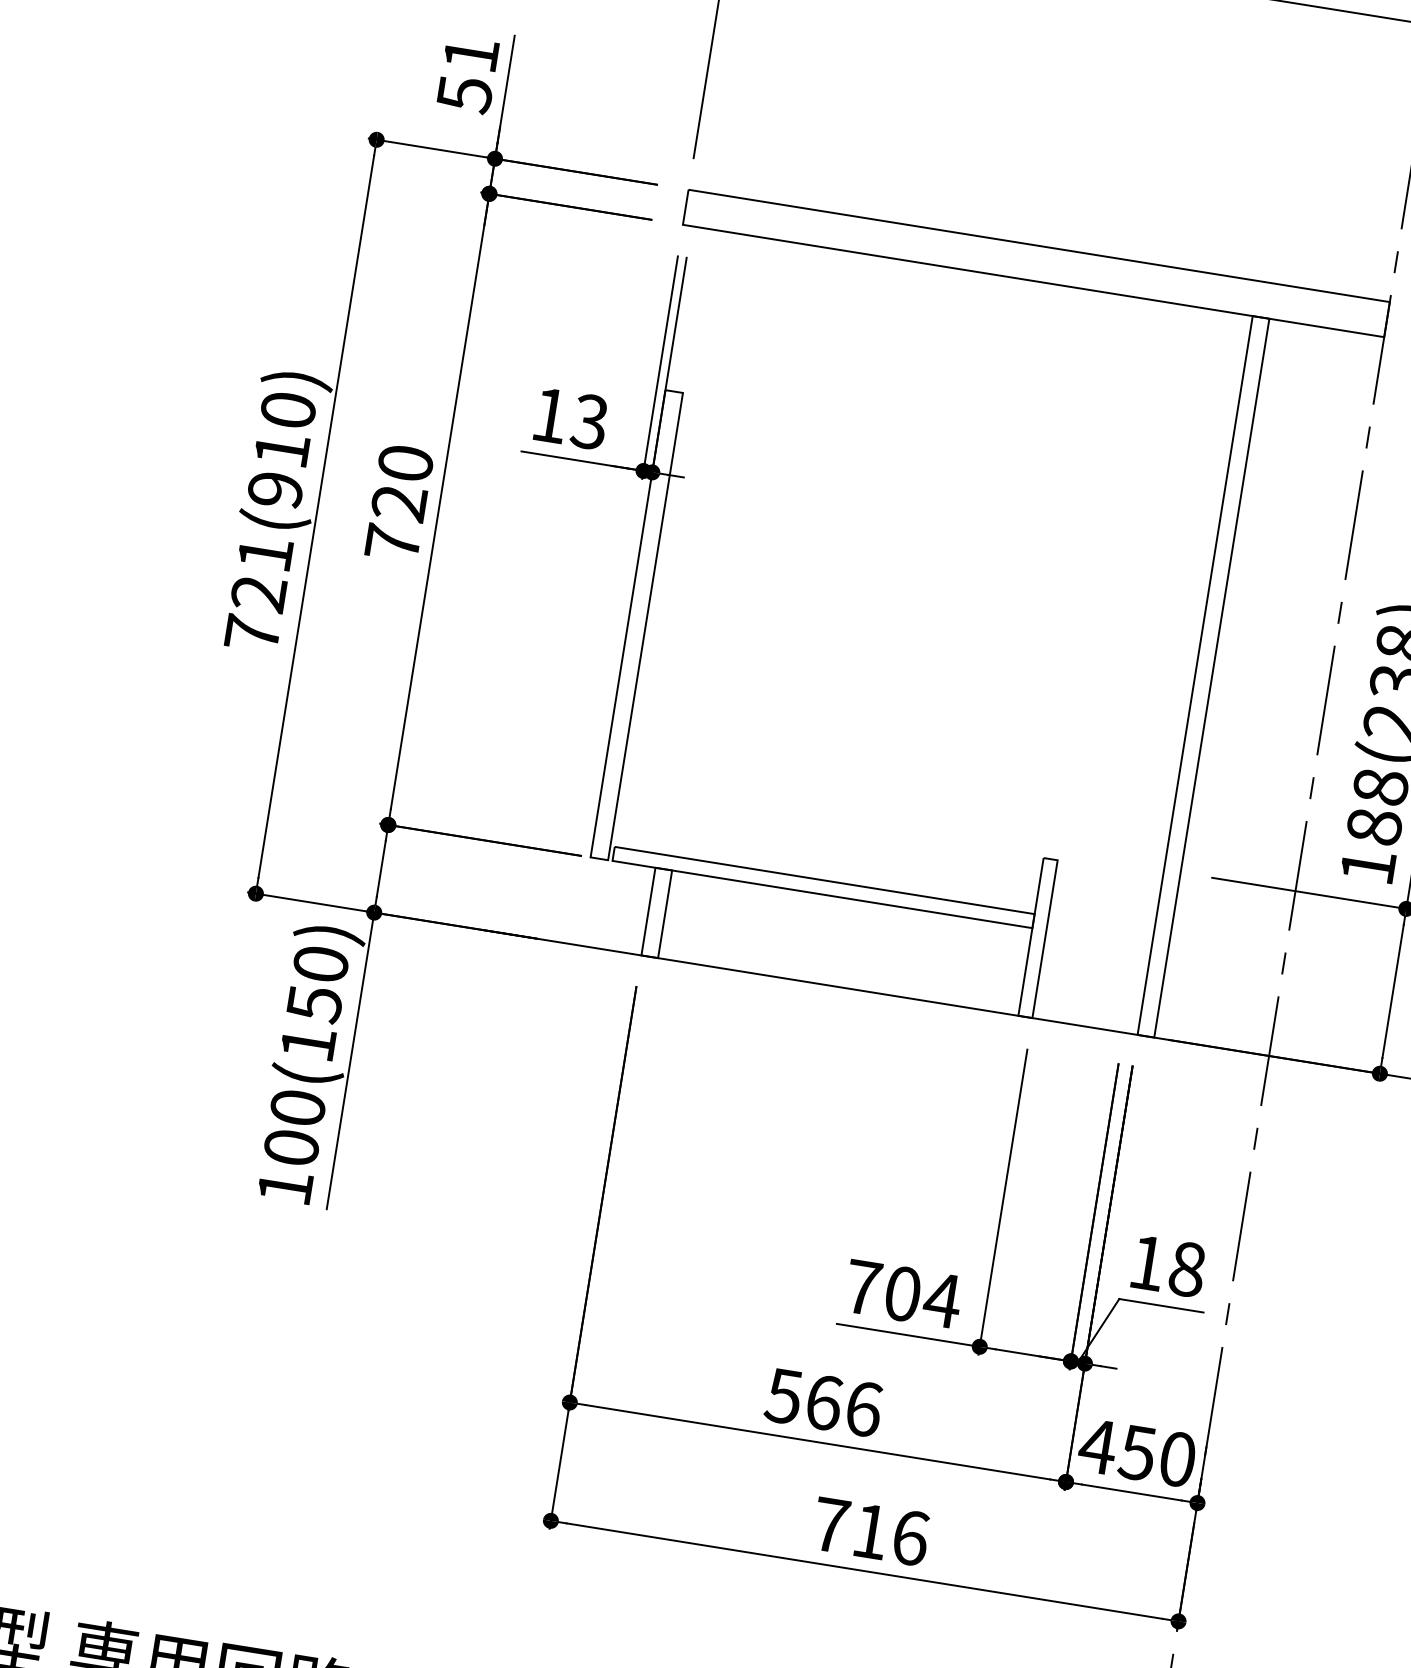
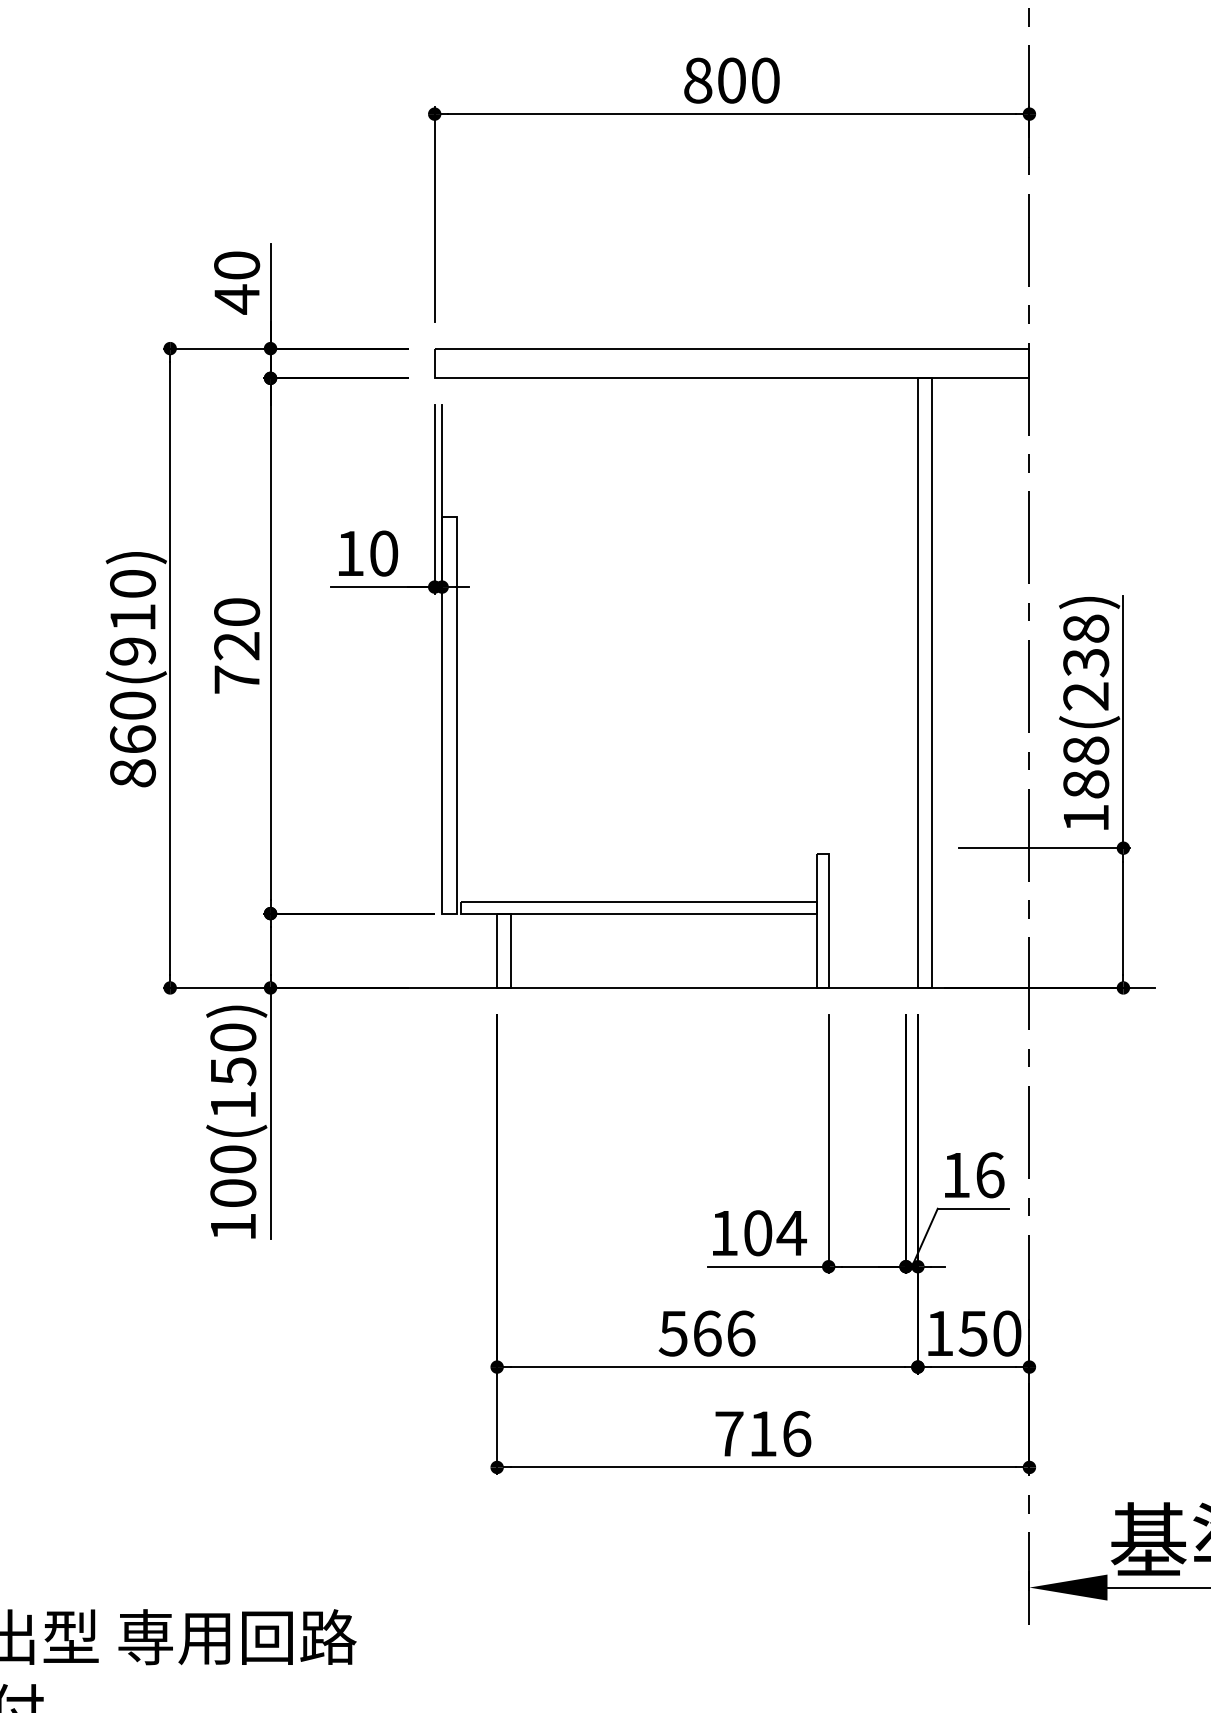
text: (468, 74) -> (237, 282), 51 -> 40
text: (589, 421) -> (383, 553), 13 -> 10
text: (259, 593) -> (133, 739), 721(910) -> 860(910)
text: (1187, 1269) -> (990, 1175), 18 -> 16
text: (863, 1287) -> (724, 1233), 704 -> 104
text: (1097, 1446) -> (939, 1333), 450 -> 150

